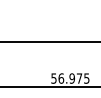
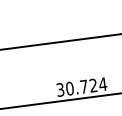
text: (70, 78) -> (81, 87), 56.975 -> 30.724

